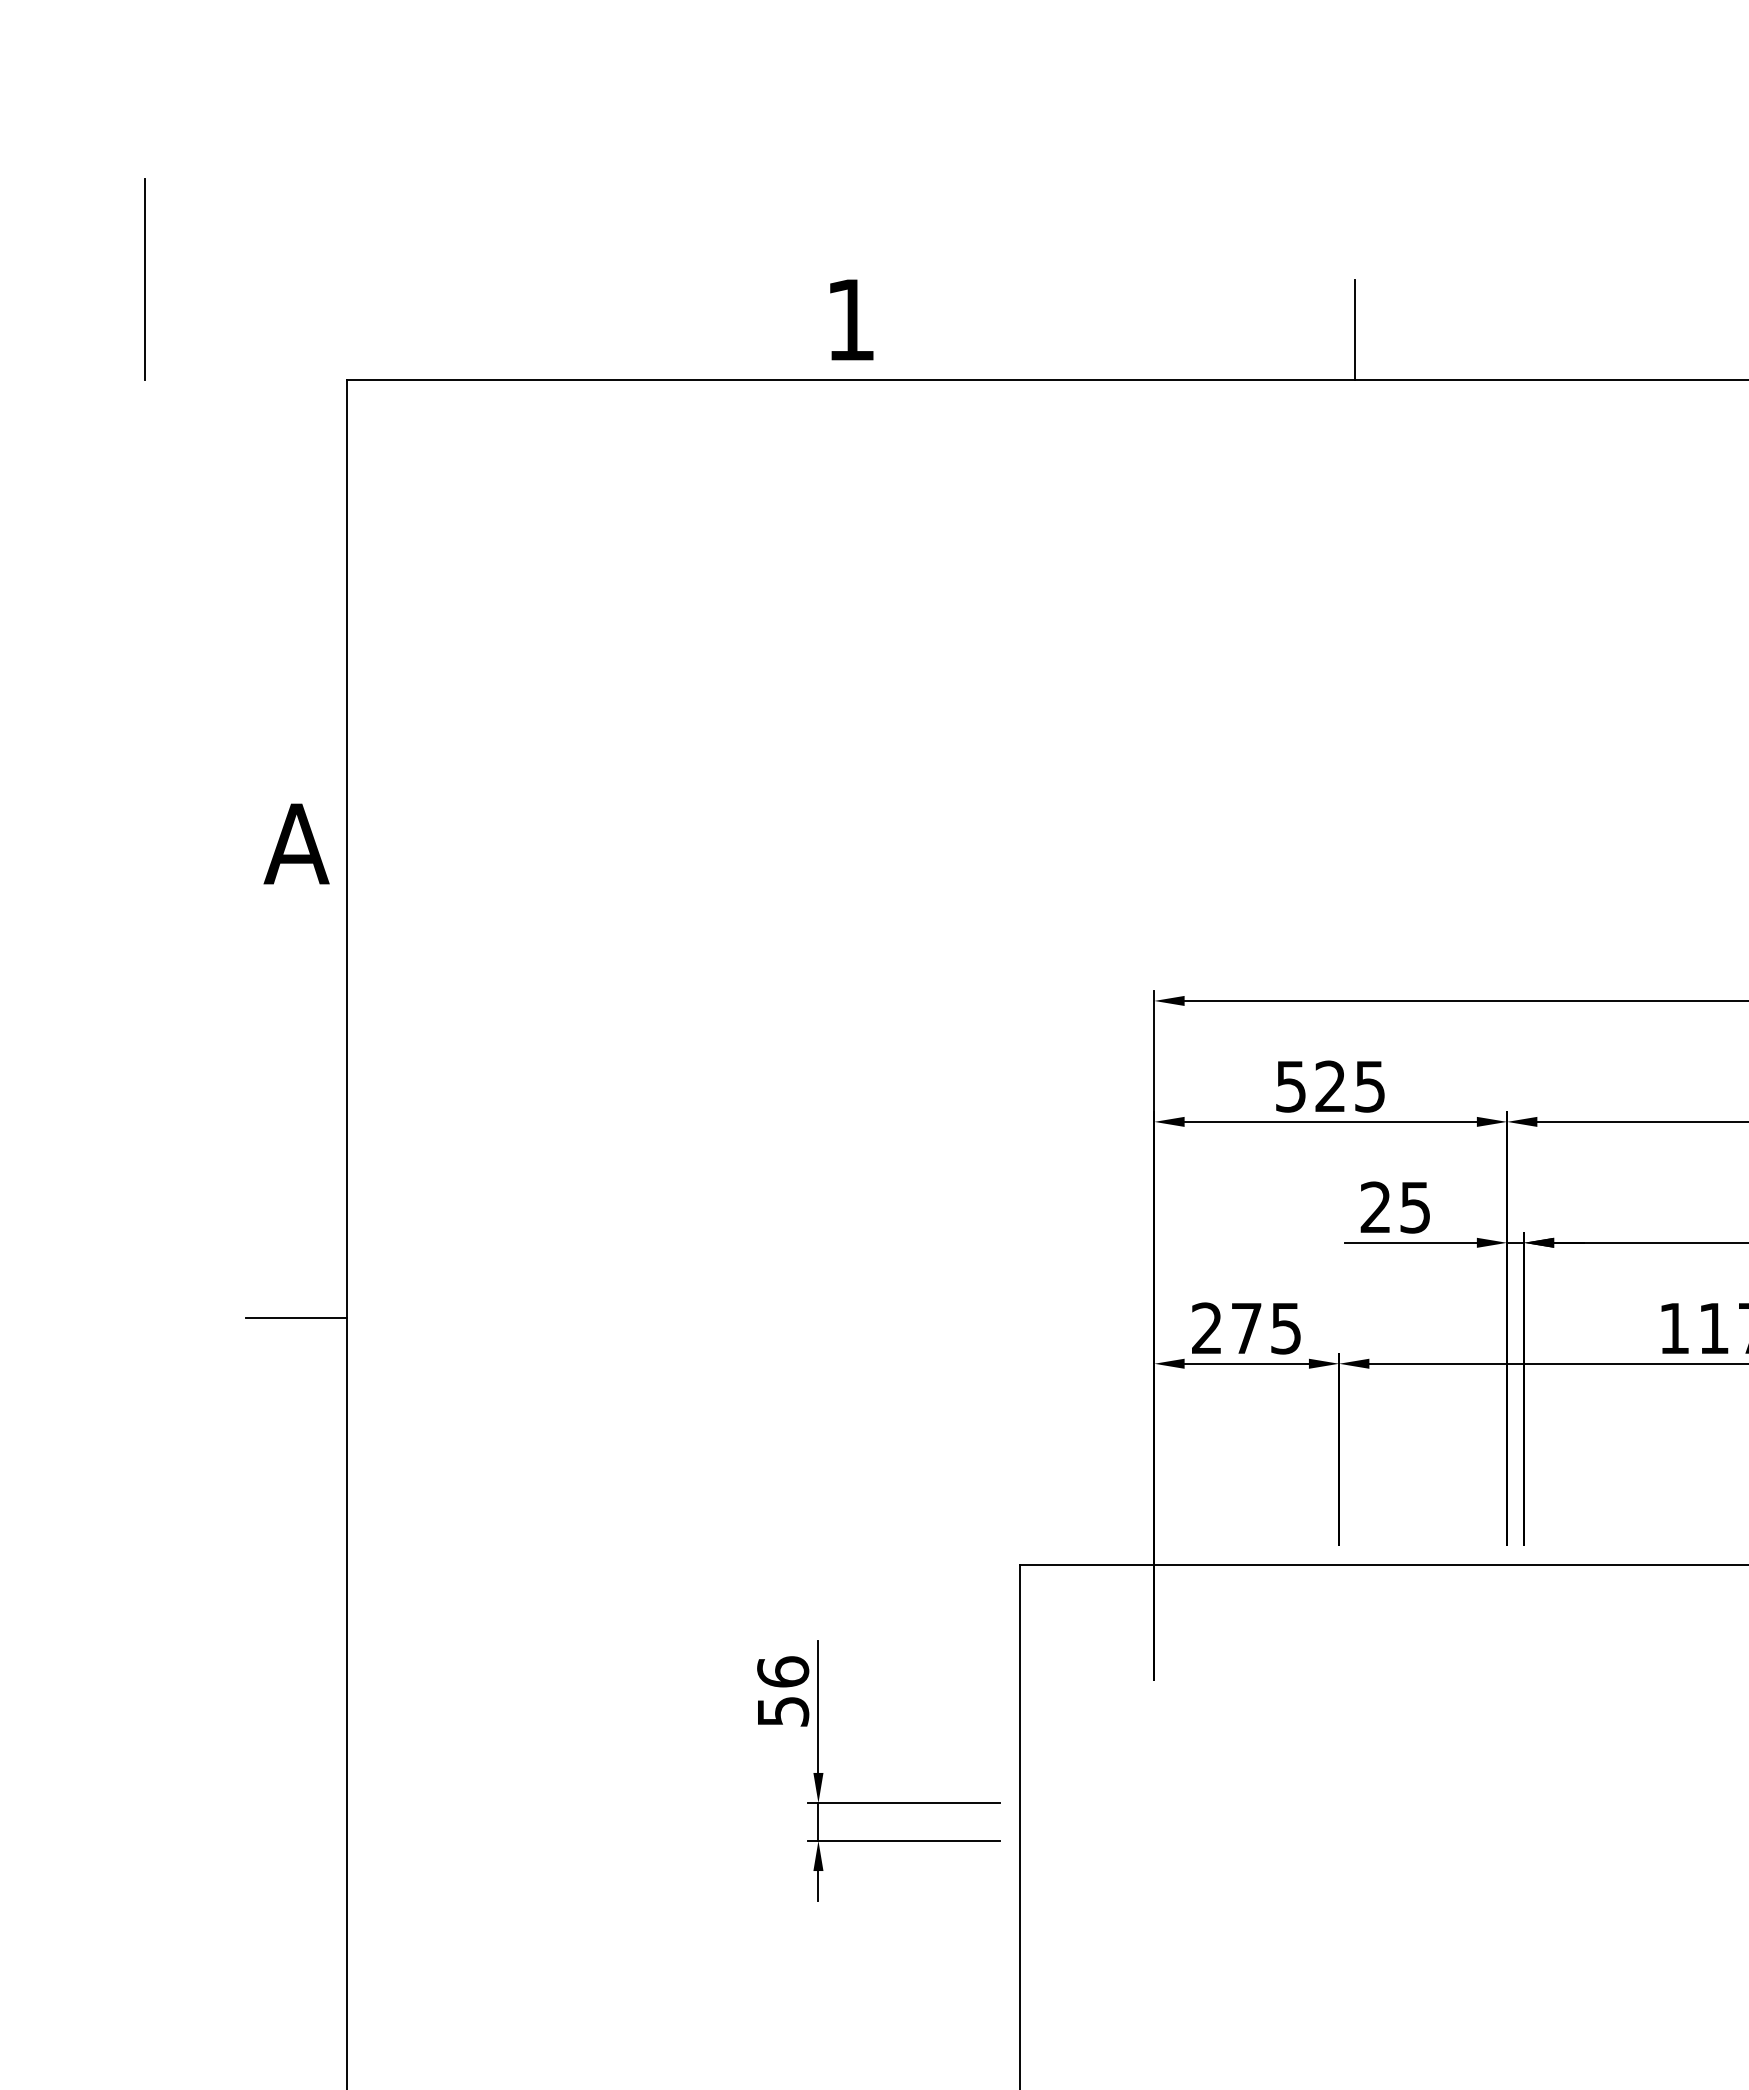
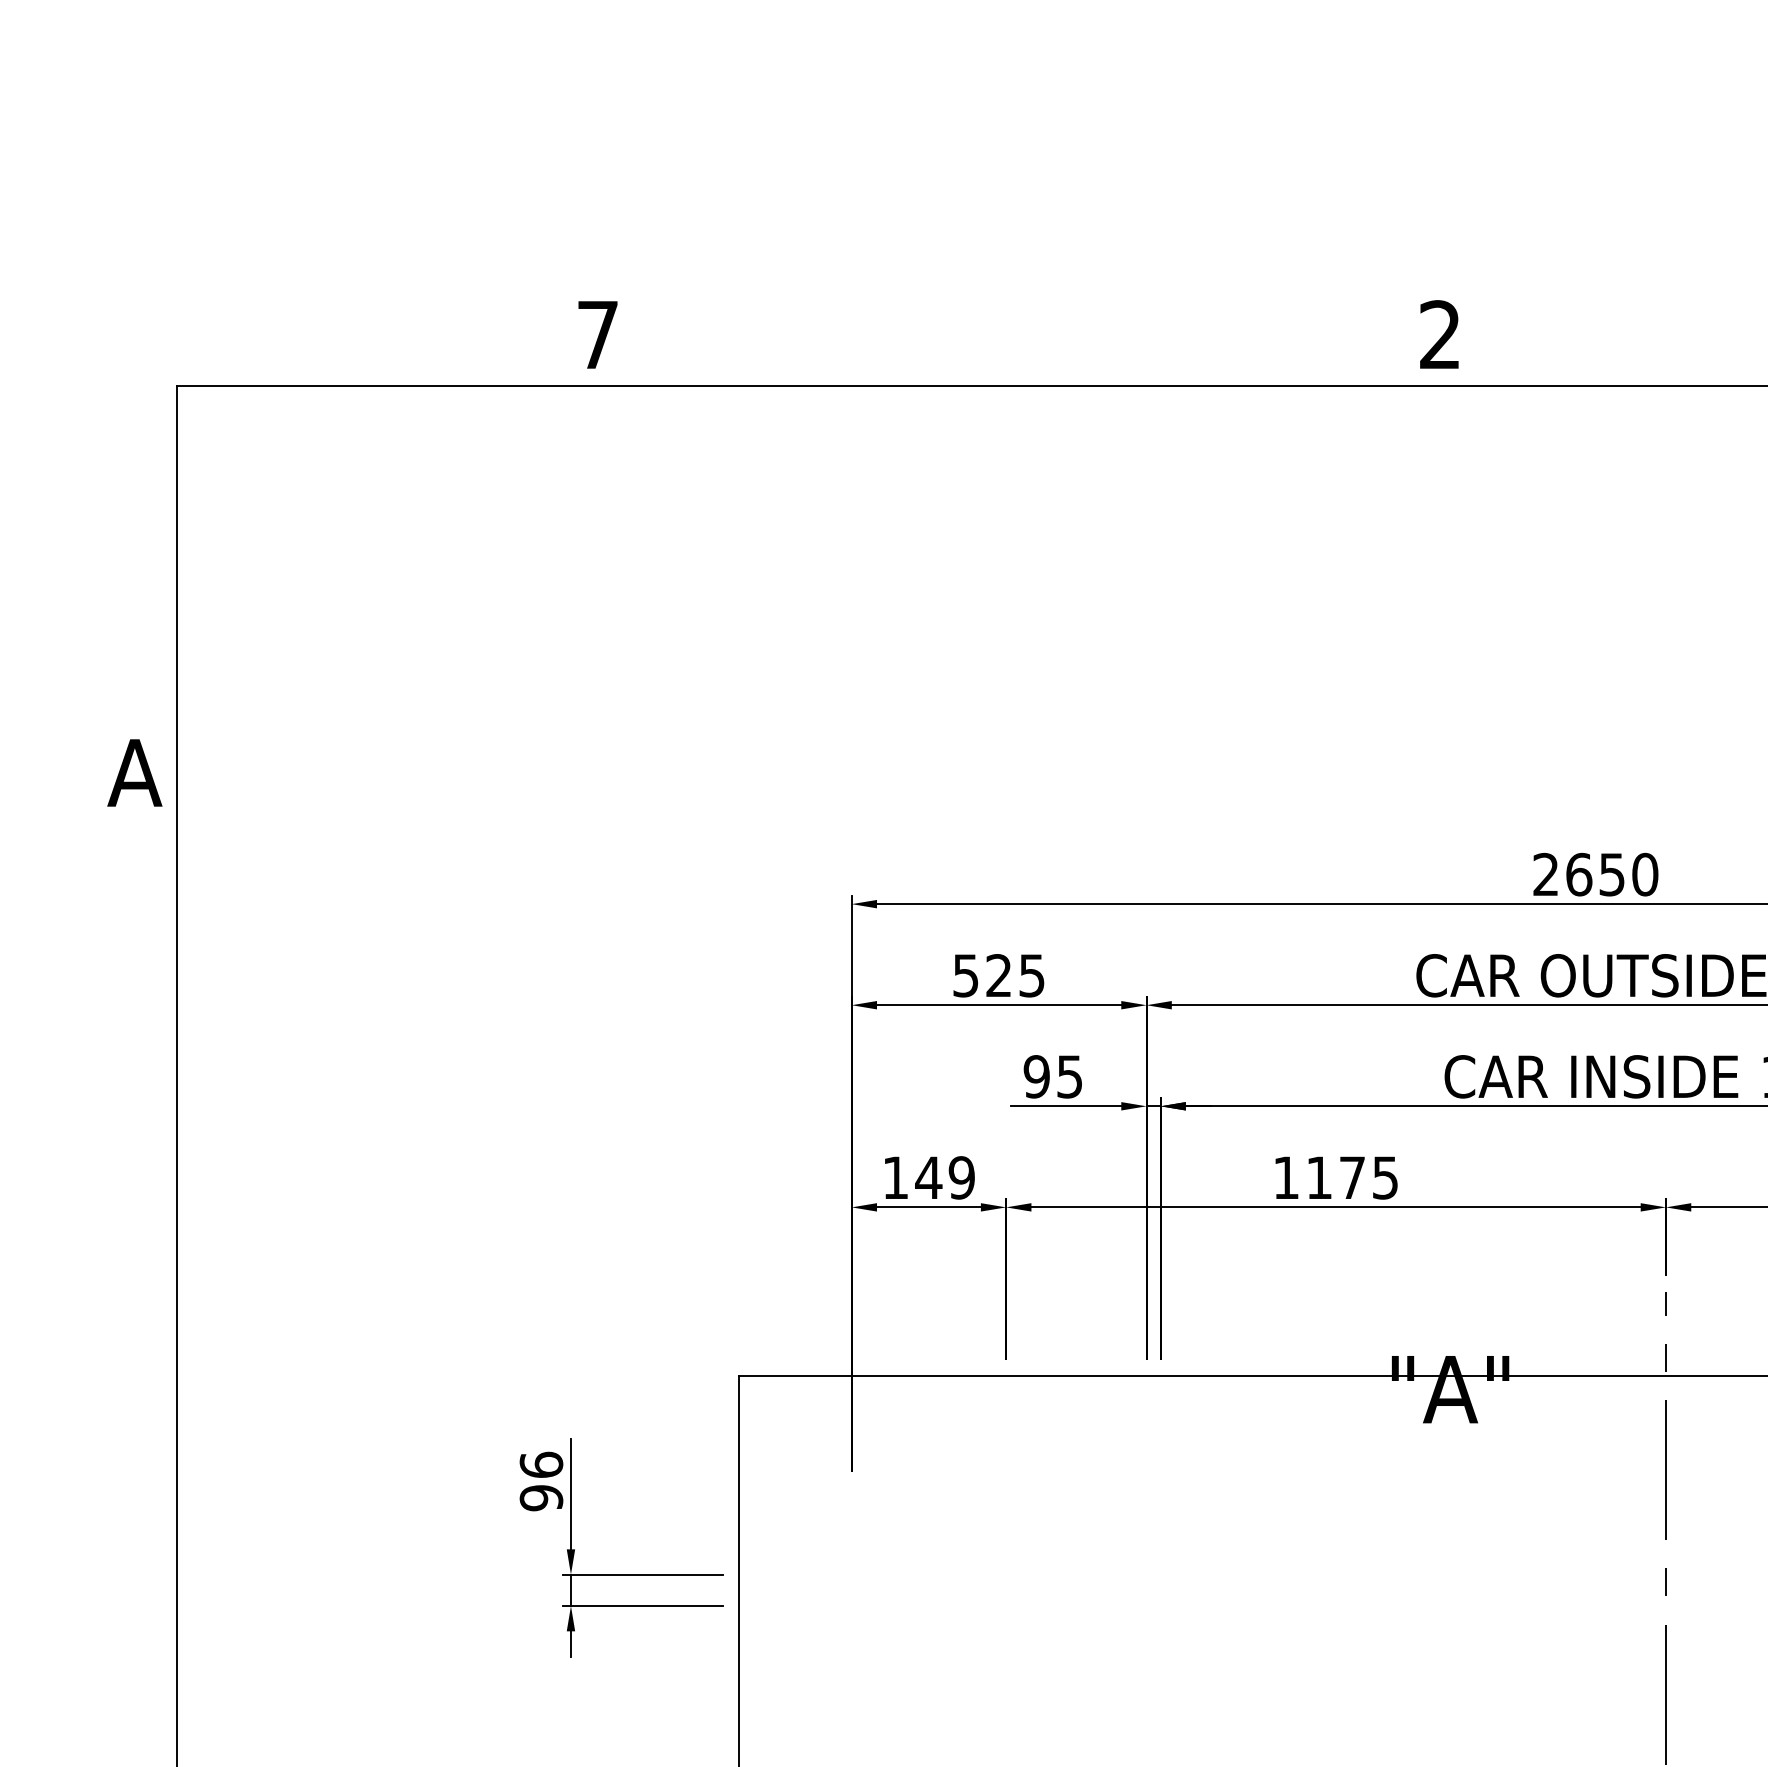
line: (145, 279) -> (8, 301), removed
text: (850, 319) -> (597, 334), 1 -> 7
line: (1355, 330) -> (1019, 343), removed
text: (1375, 1207) -> (1036, 1076), 25 -> 95
line: (296, 1317) -> (134, 1168), removed
text: (1246, 1328) -> (928, 1177), 275 -> 149
text: (783, 1712) -> (541, 1498), 56 -> 96

